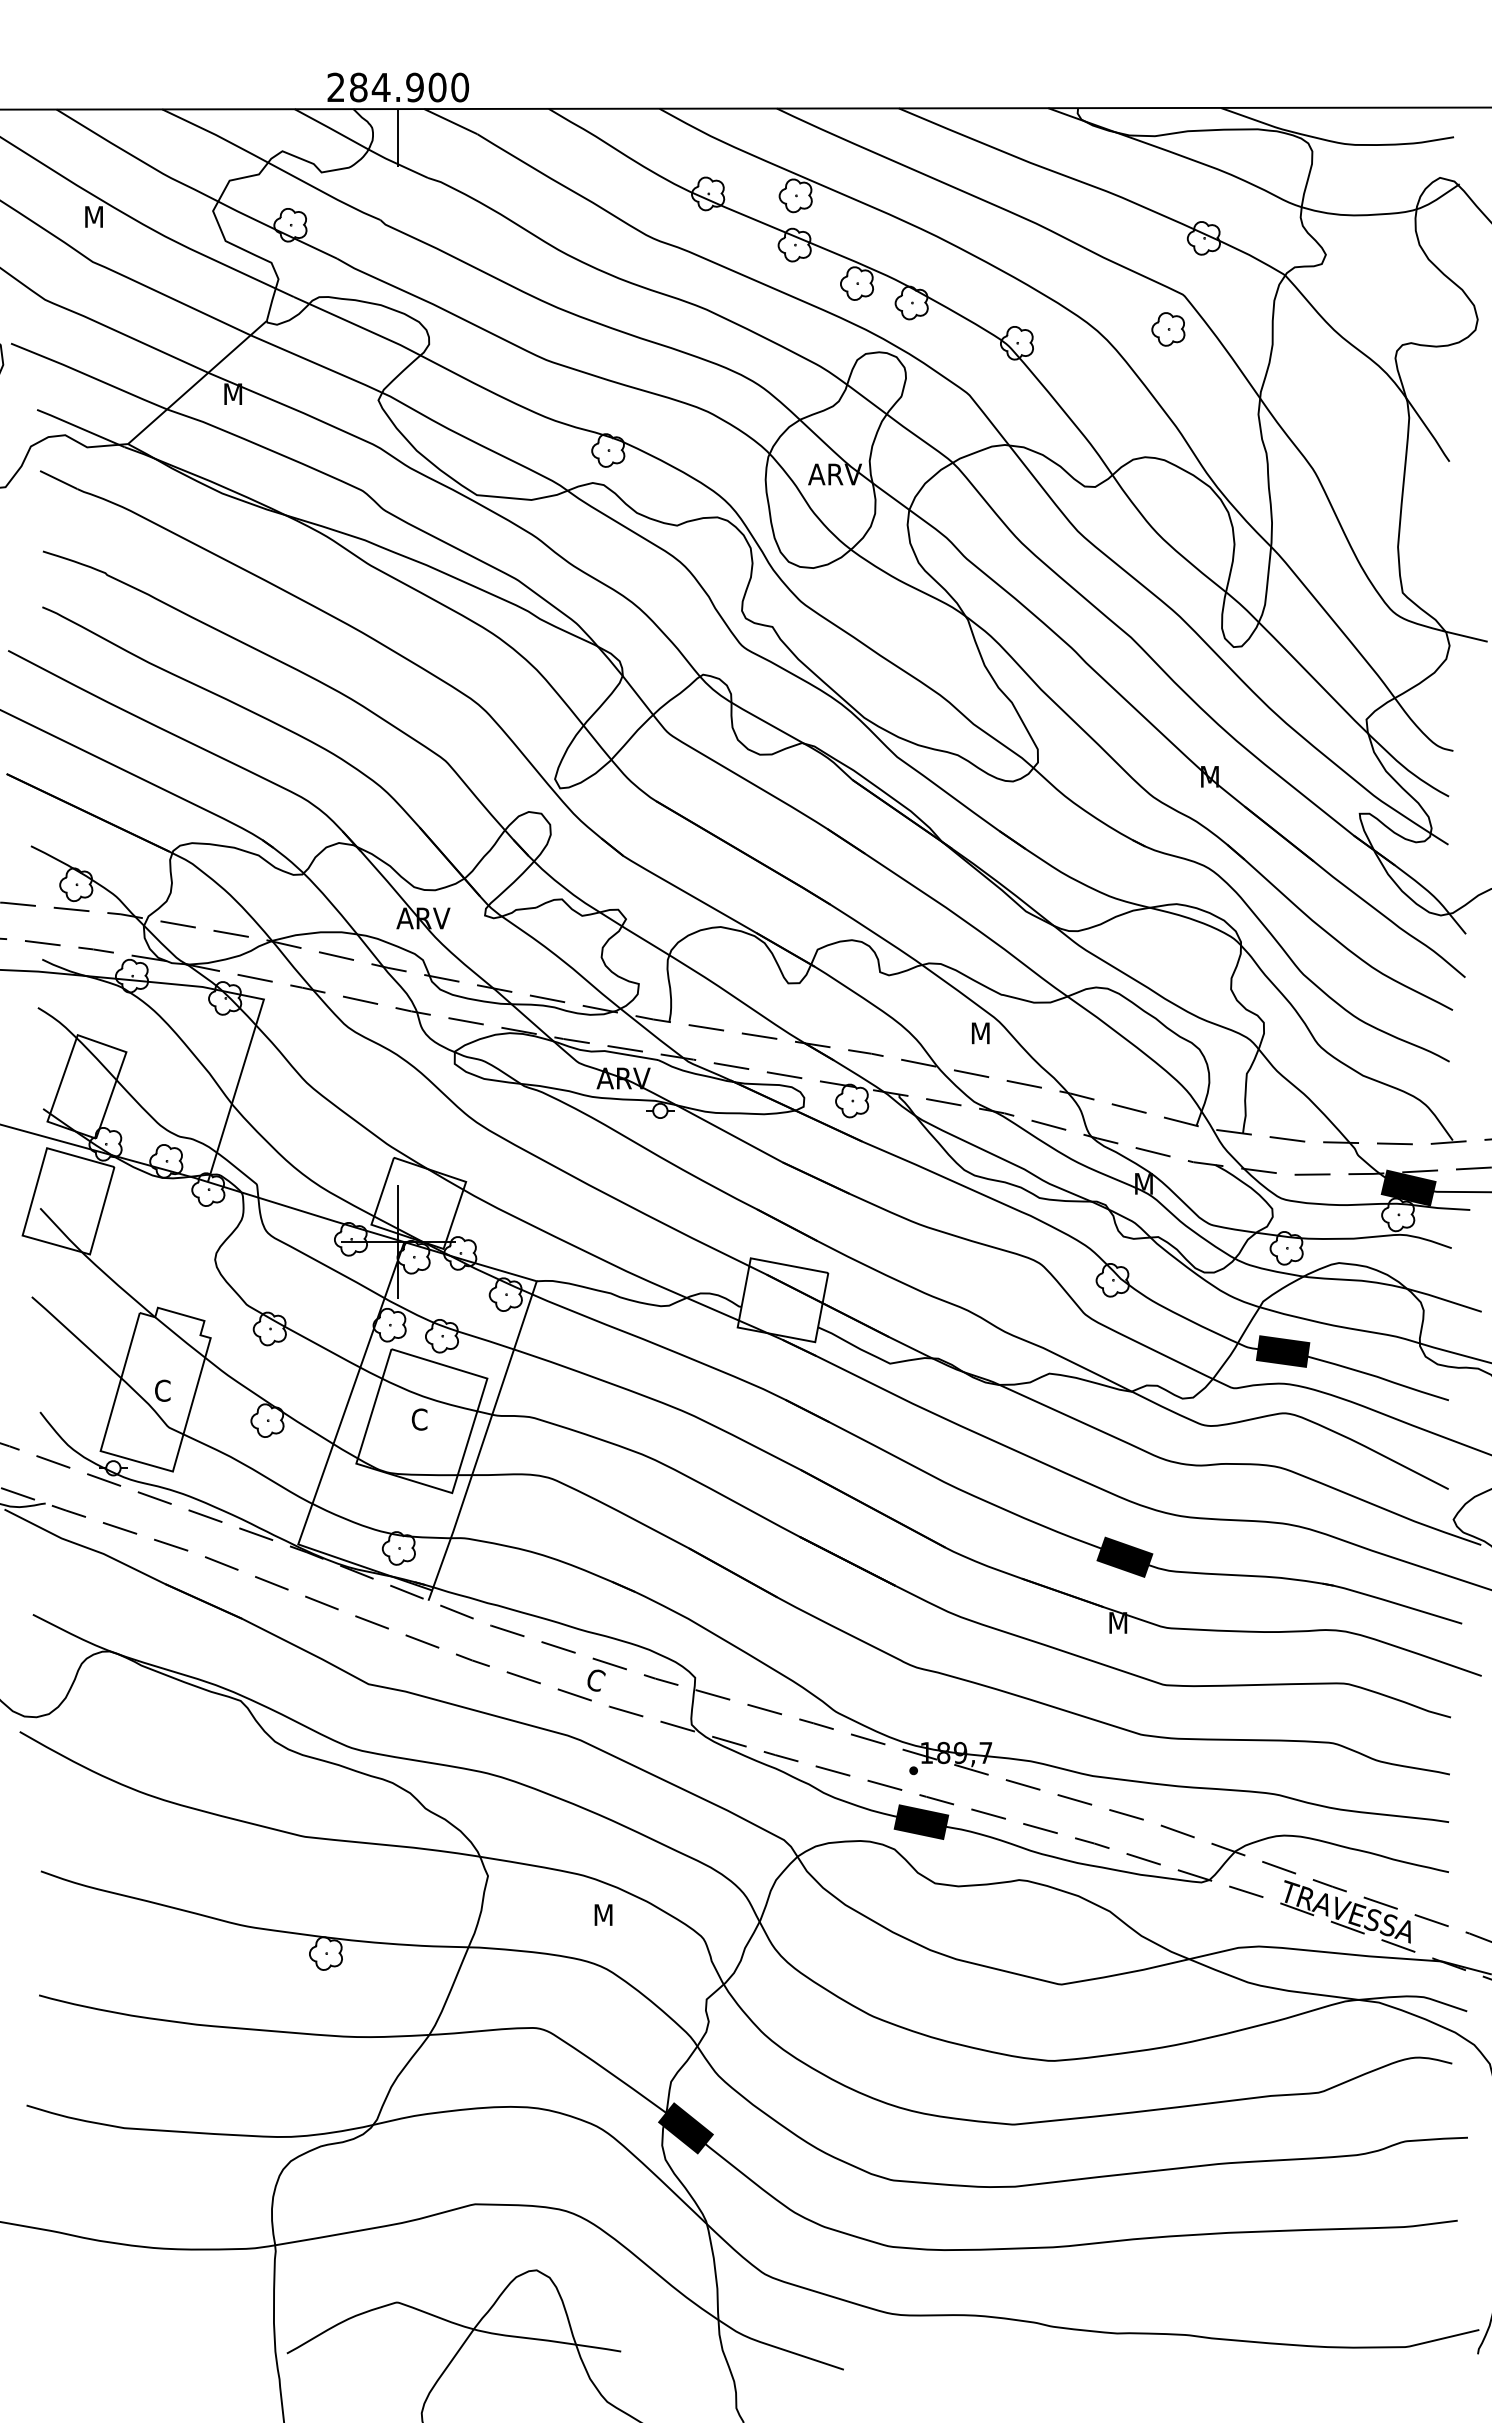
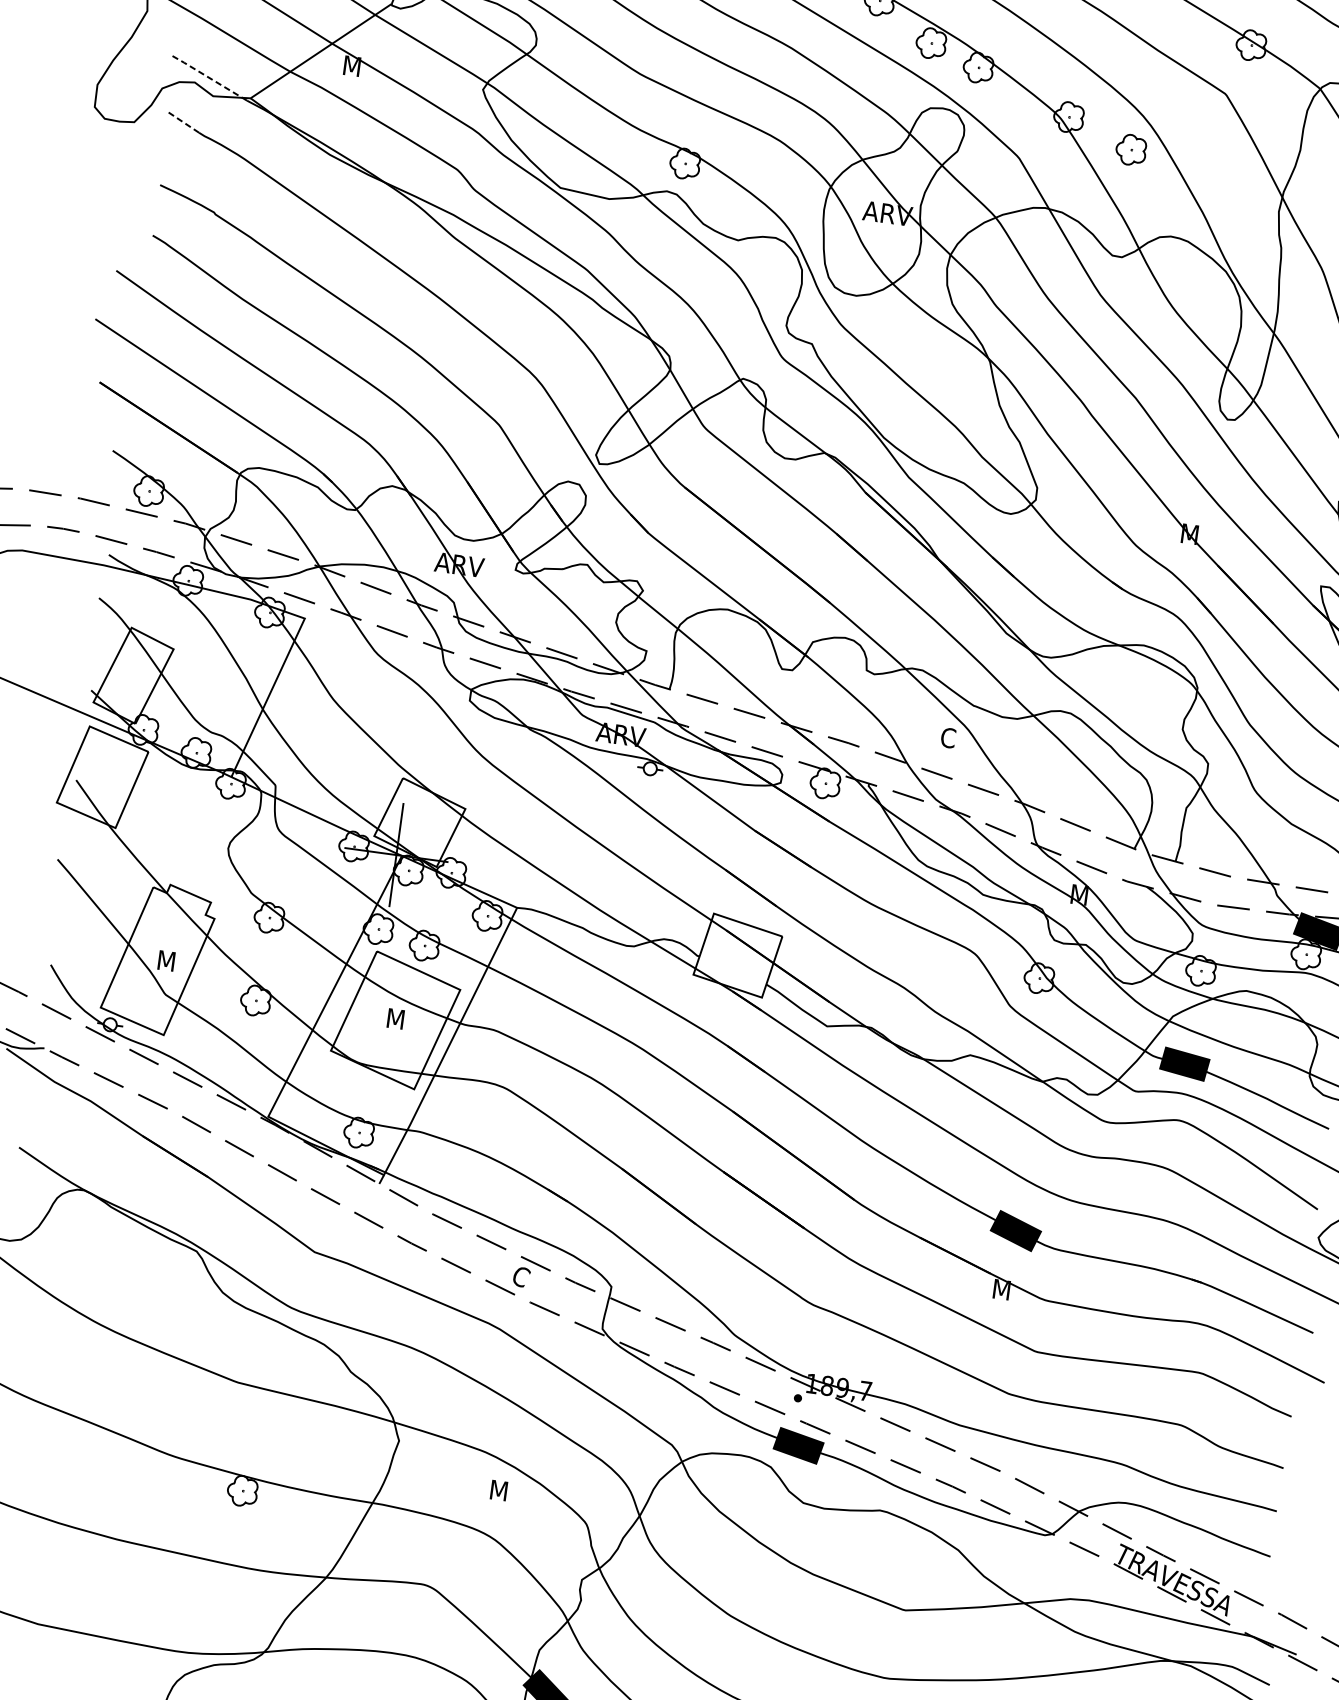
part: (1168, 329) -> (1131, 150), moved
line: (79, 427) -> (208, 77), solid -> dashed
line: (58, 480) -> (183, 122), solid -> dashed
text: (979, 1033) -> (949, 738), M -> C
text: (164, 1390) -> (166, 960), C -> M
text: (420, 1419) -> (394, 1018), C -> M

